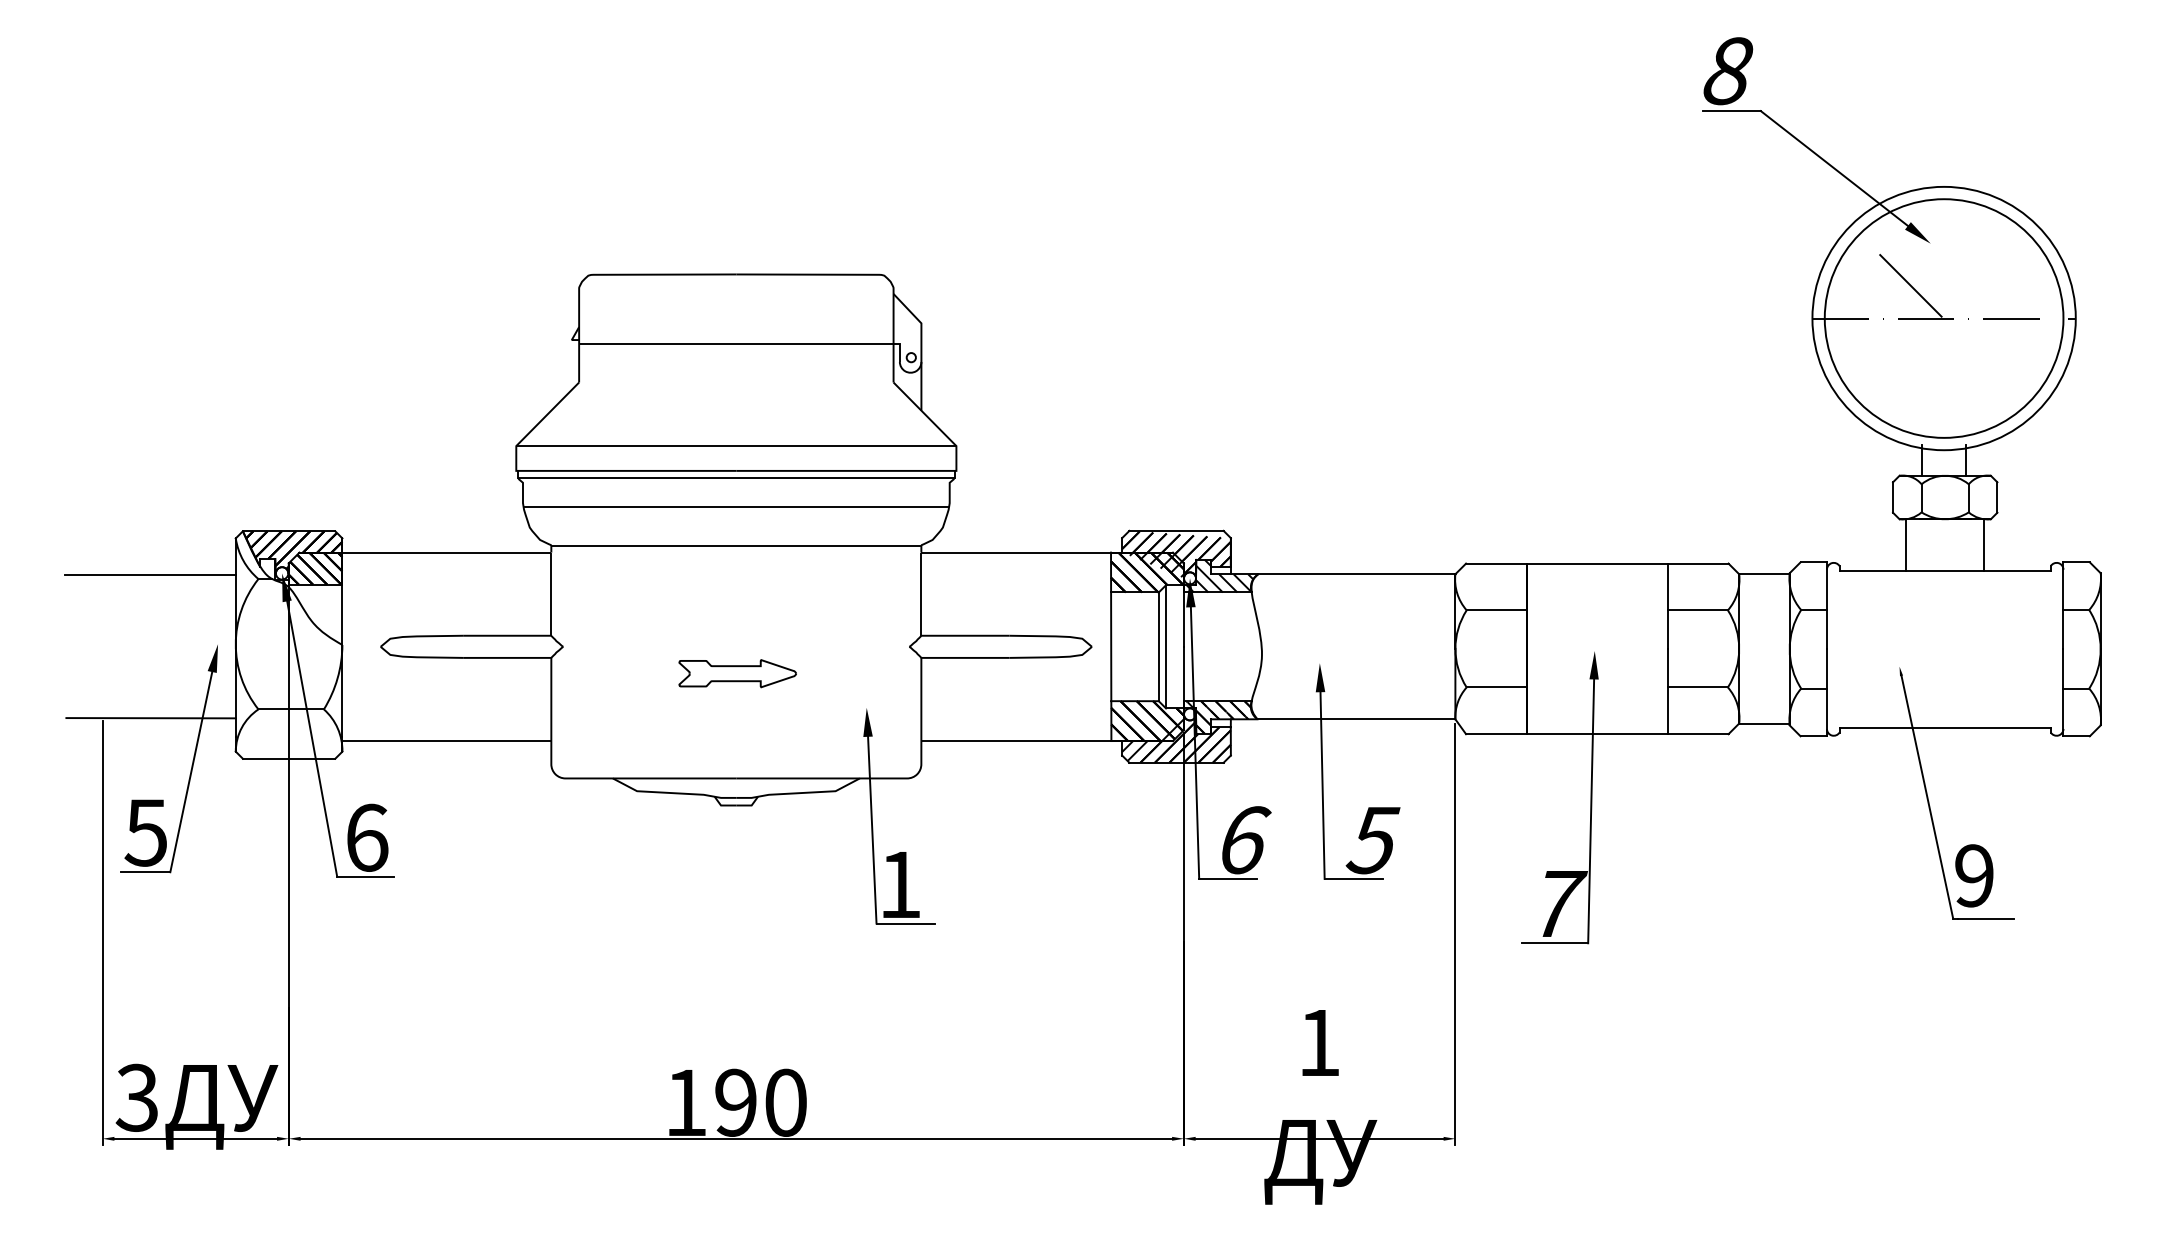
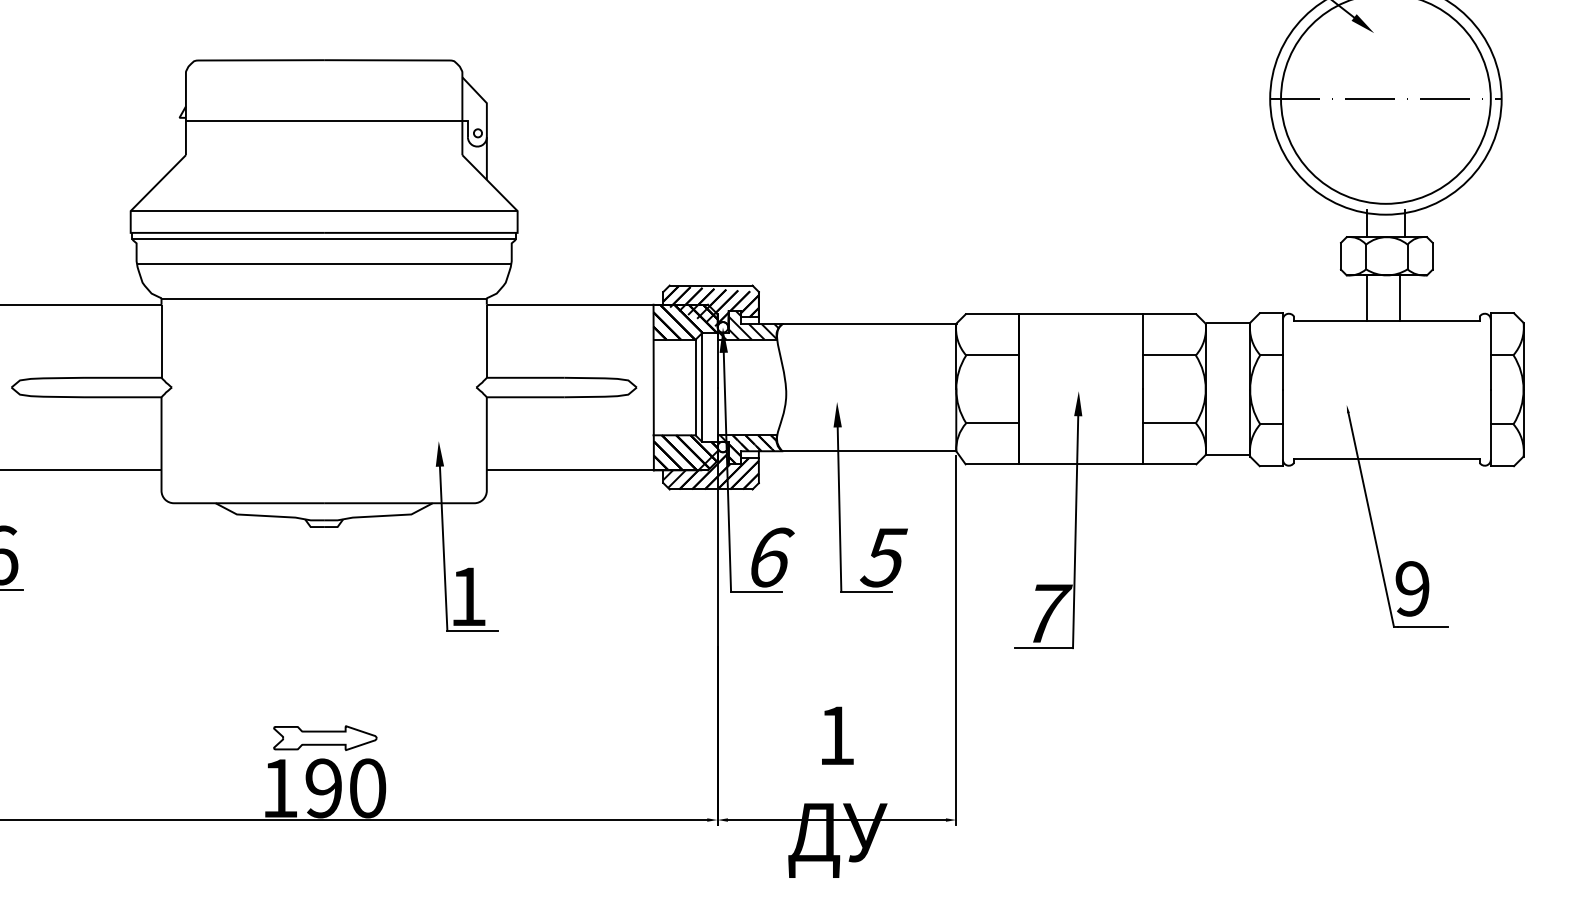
line: (1910, 285) -> (1356, 69), removed
line: (1906, 544) -> (1400, 297), moved
line: (1984, 544) -> (1366, 297), moved
part: (737, 673) -> (325, 738), moved

